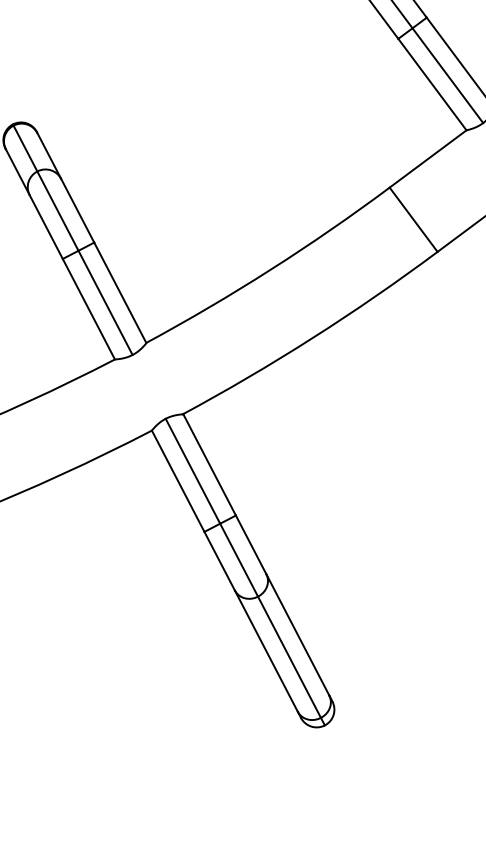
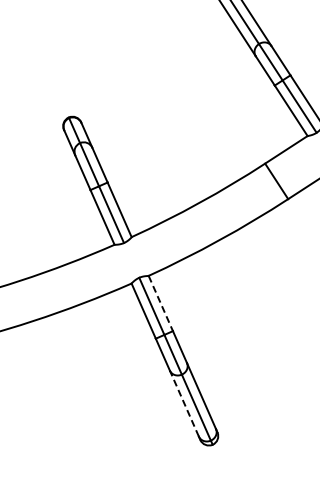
line: (210, 466) -> (161, 304), solid -> dashed
line: (266, 650) -> (184, 403), solid -> dashed

